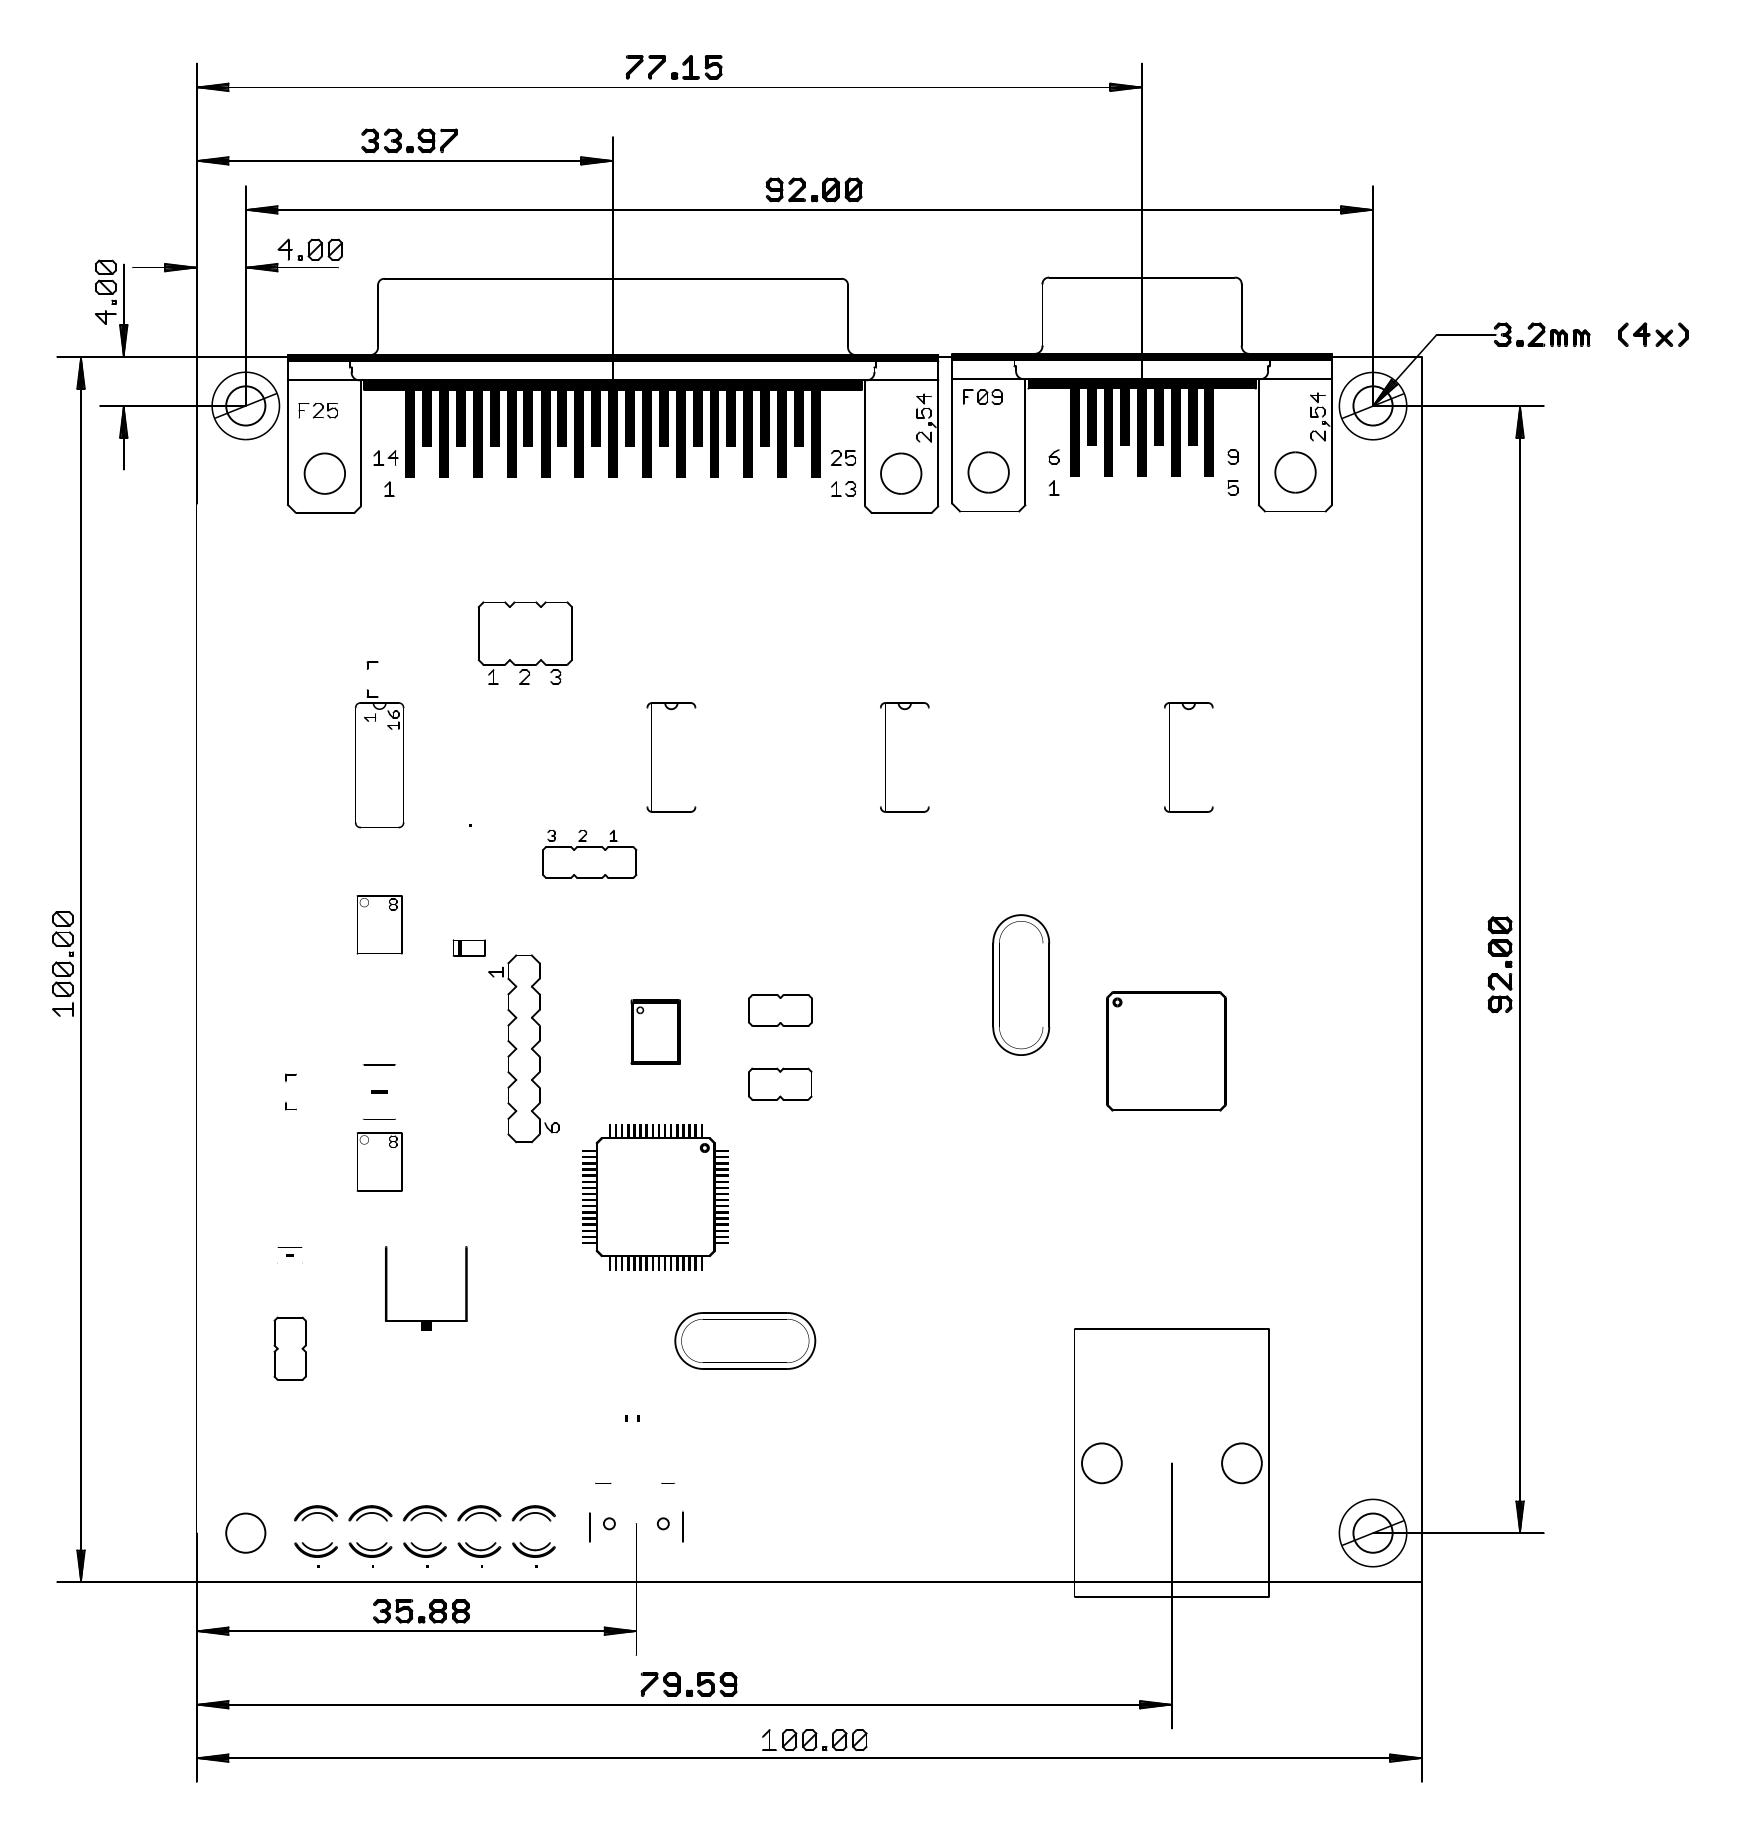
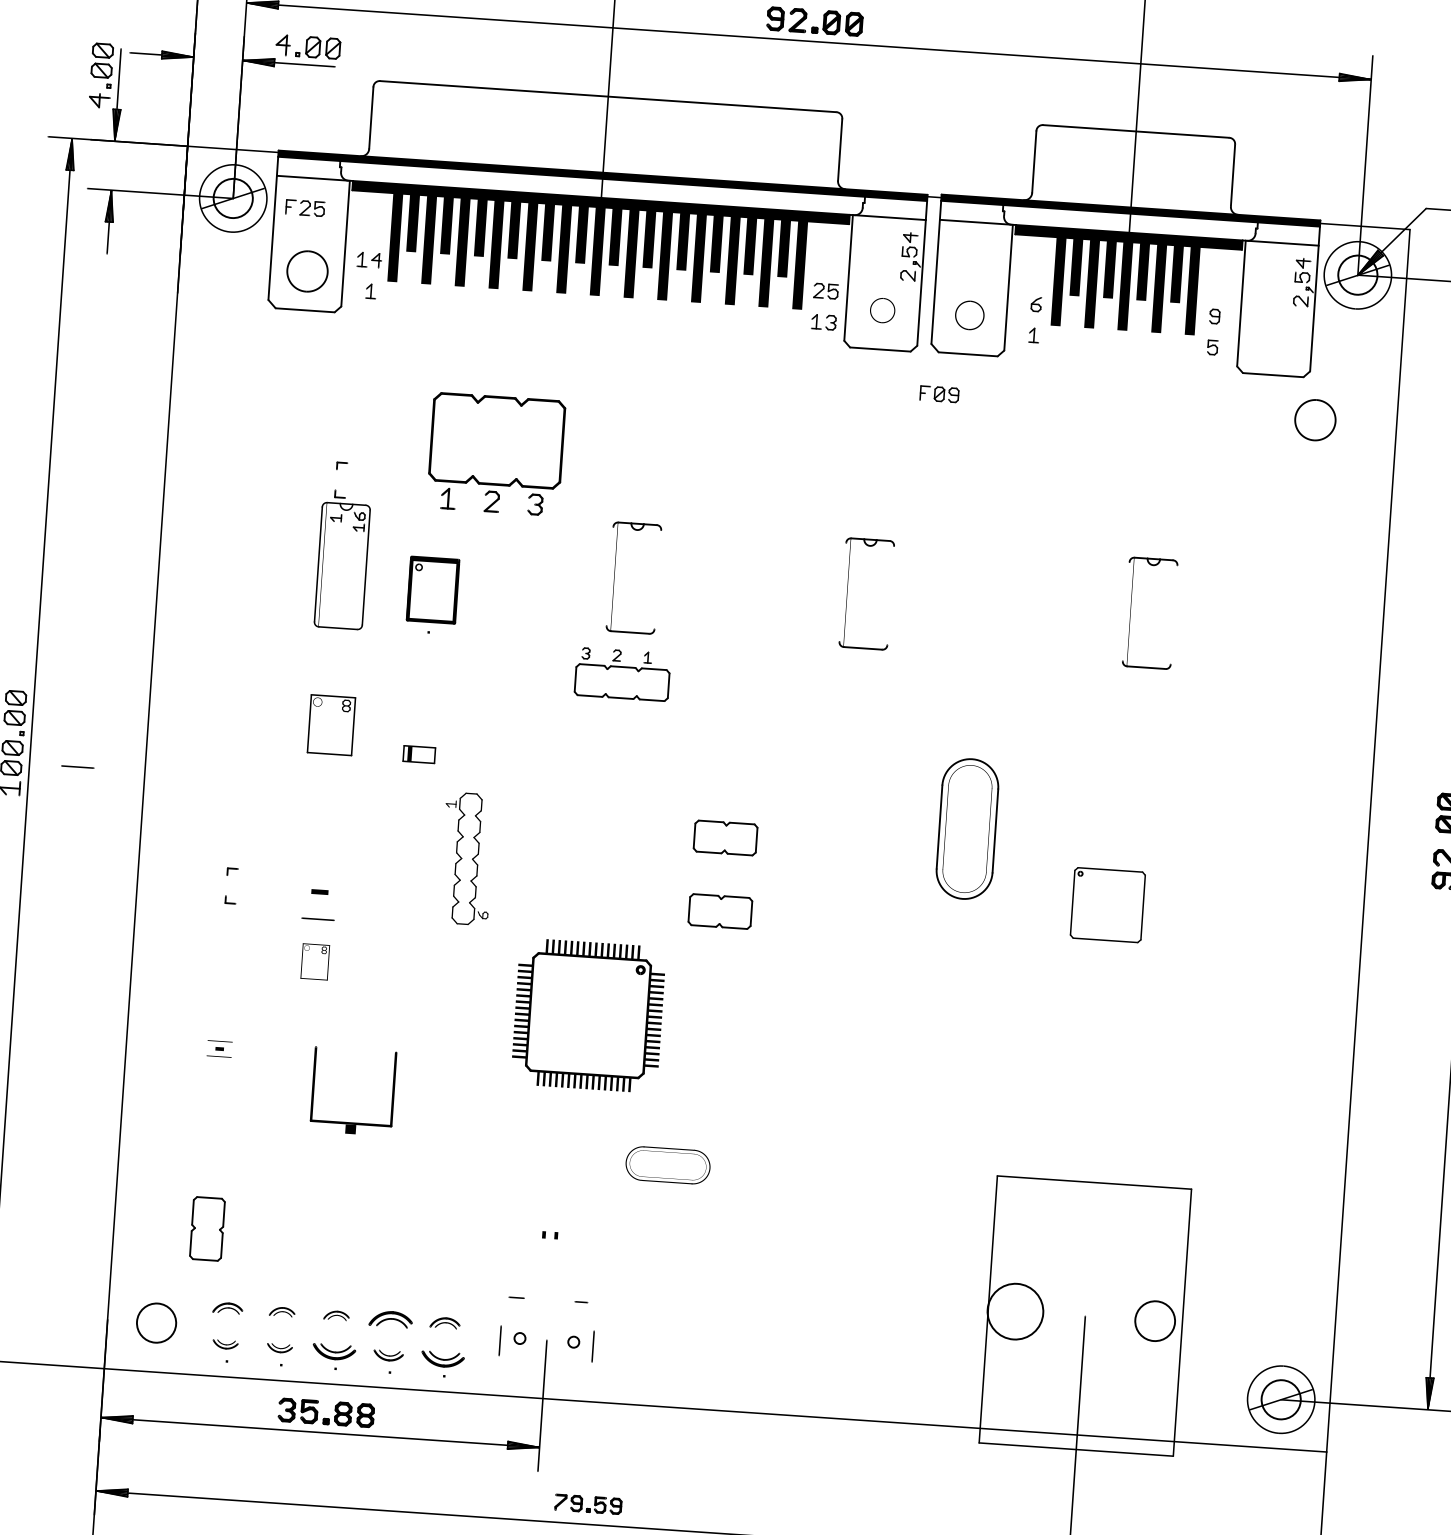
part: (982, 396) -> (939, 393), moved
part: (988, 472) -> (969, 315), size x0.7
part: (1295, 472) -> (1315, 420), moved
part: (901, 473) -> (882, 310), size x0.6
part: (524, 642) -> (495, 453), size x1.4
part: (589, 853) -> (622, 673), moved
part: (655, 1031) -> (432, 589), moved
part: (523, 1048) -> (466, 858), size x0.7
part: (1166, 1051) -> (1107, 905), size x0.6
line: (378, 1064) -> (76, 766), moved
part: (379, 1161) -> (315, 961), size x0.6
part: (745, 1340) -> (668, 1164), size x0.6
part: (289, 1348) -> (206, 1228), moved
circle: (1101, 1463) -> (1015, 1311), size x1.4
part: (315, 1513) -> (227, 1308), size x0.7
part: (370, 1513) -> (282, 1311), size x0.6
part: (424, 1513) -> (336, 1315), size x0.6
part: (533, 1513) -> (444, 1323), size x0.7
part: (315, 1549) -> (224, 1344), size x0.6
part: (370, 1549) -> (279, 1347), size x0.6
part: (479, 1549) -> (388, 1355), size x0.7
part: (688, 1684) -> (587, 1504), size x0.7

